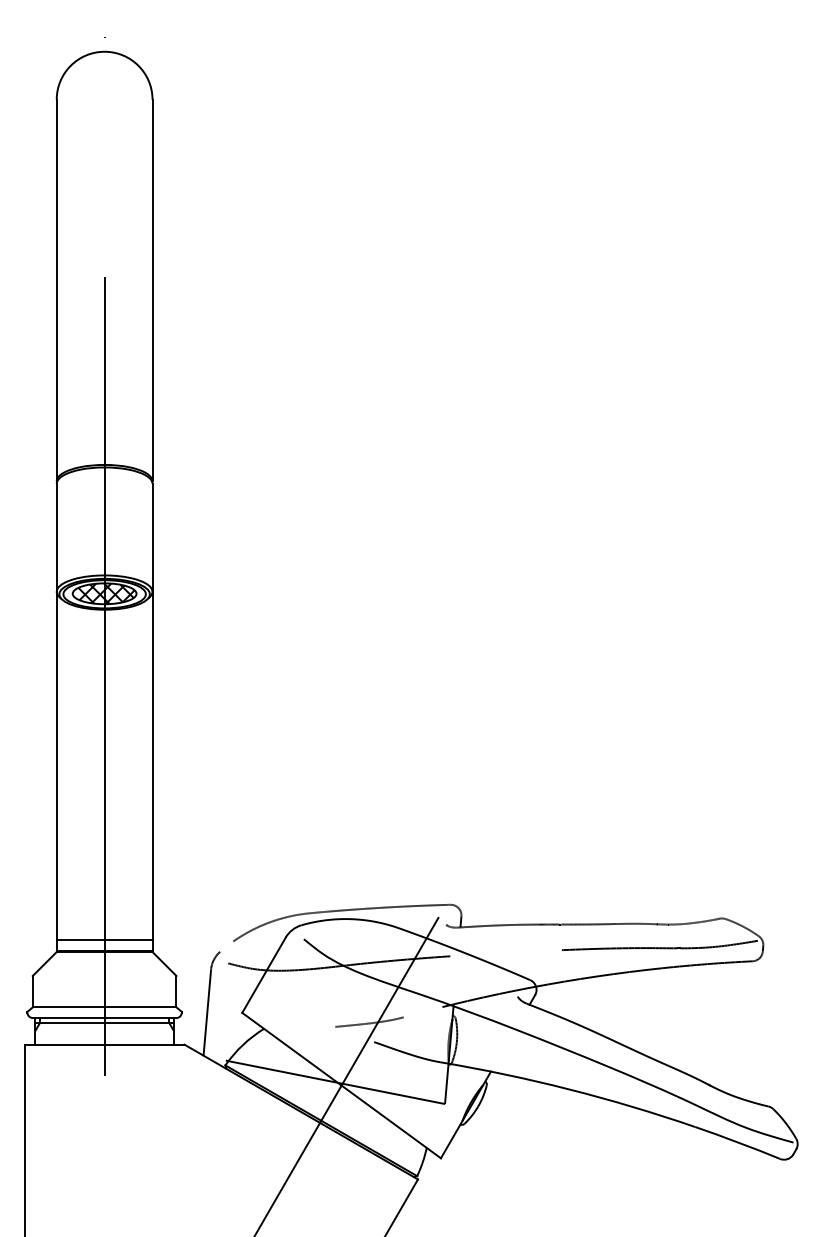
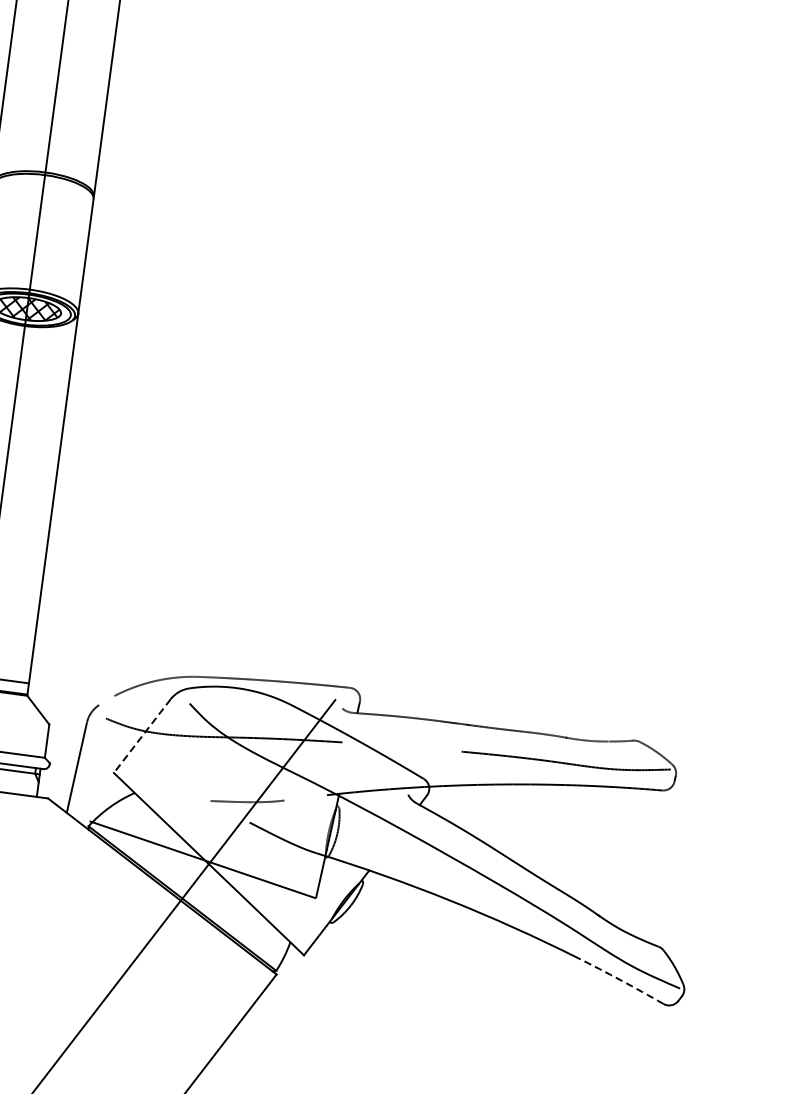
line: (263, 975) -> (141, 736), solid -> dashed
arc: (737, 1142) -> (620, 980), solid -> dashed

